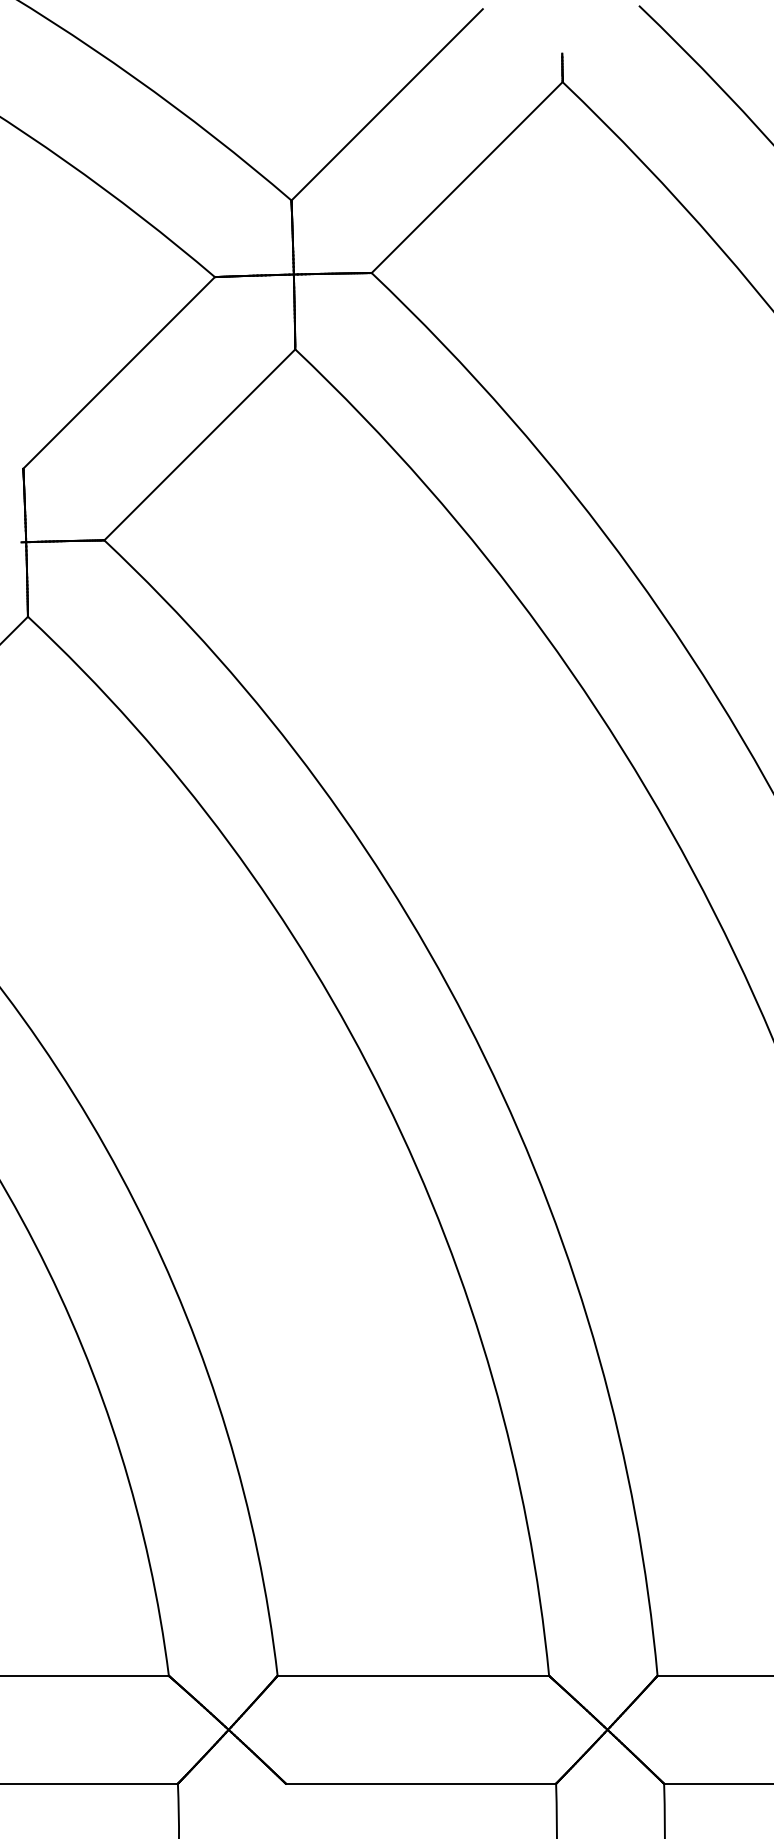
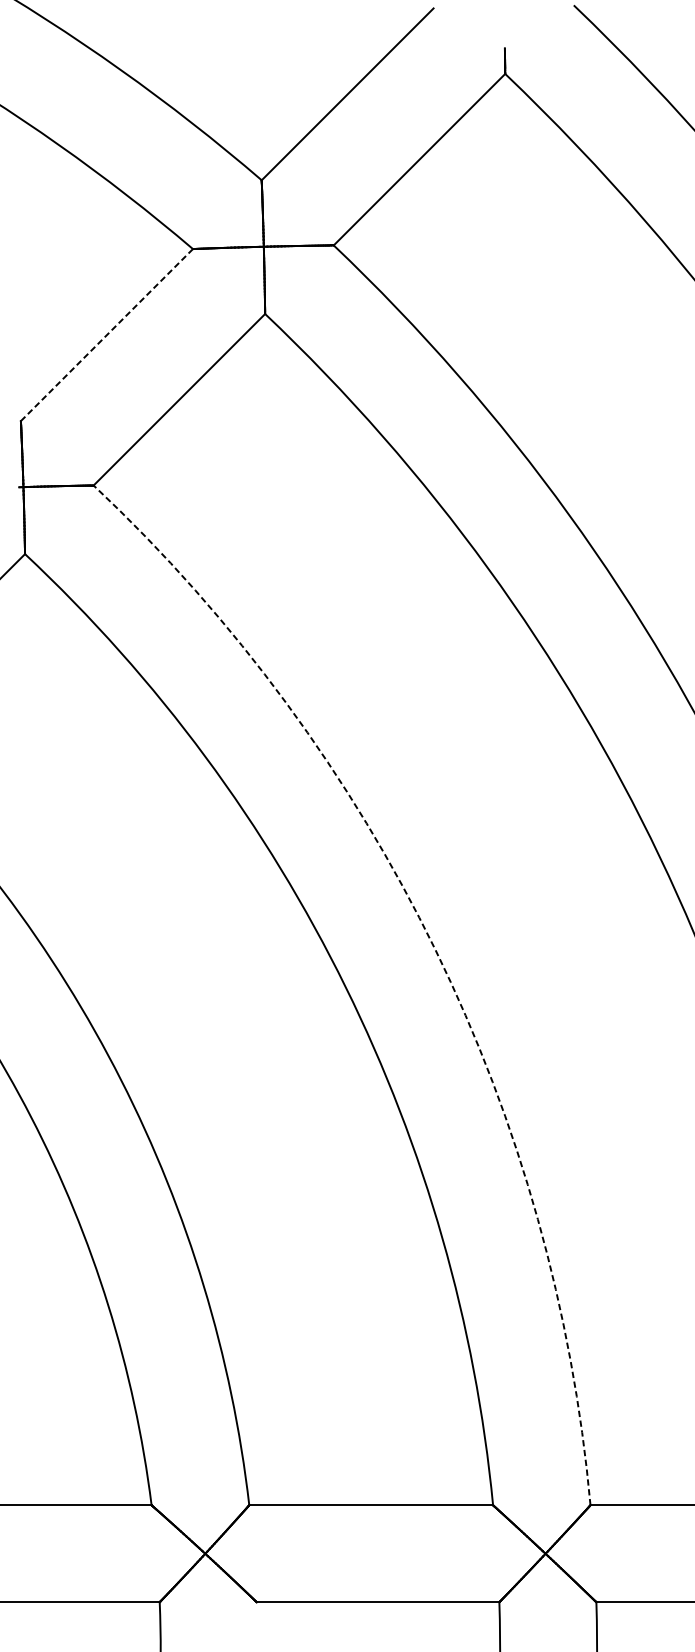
line: (119, 372) -> (107, 334), solid -> dashed
arc: (484, 1057) -> (435, 949), solid -> dashed

